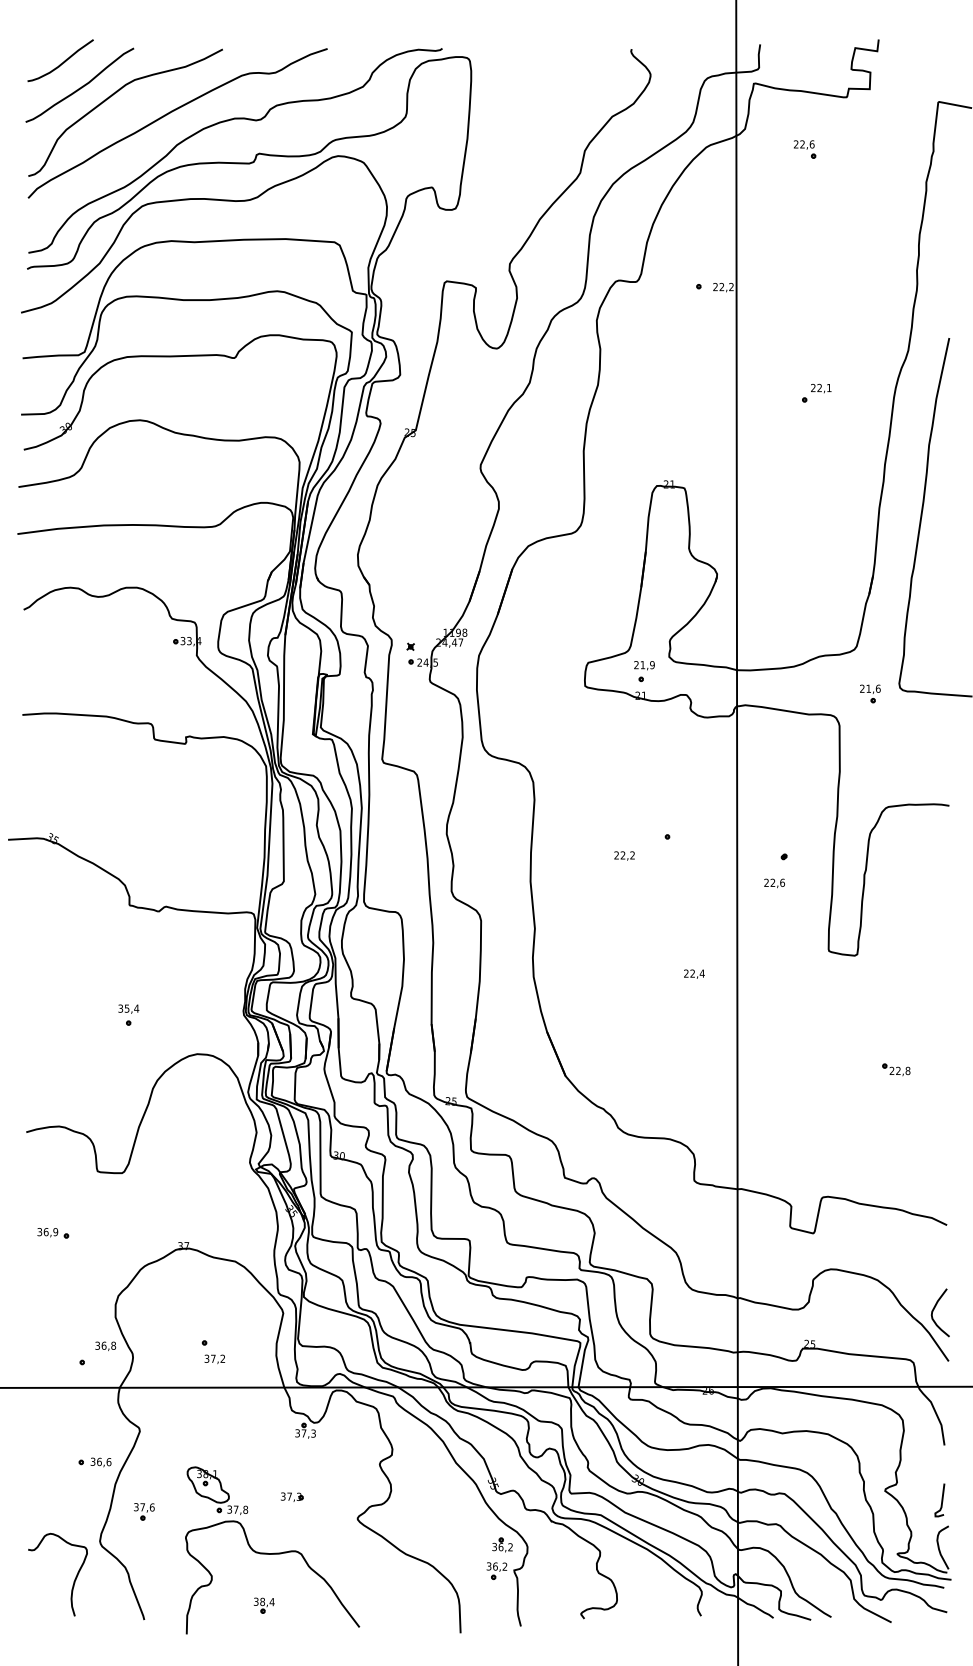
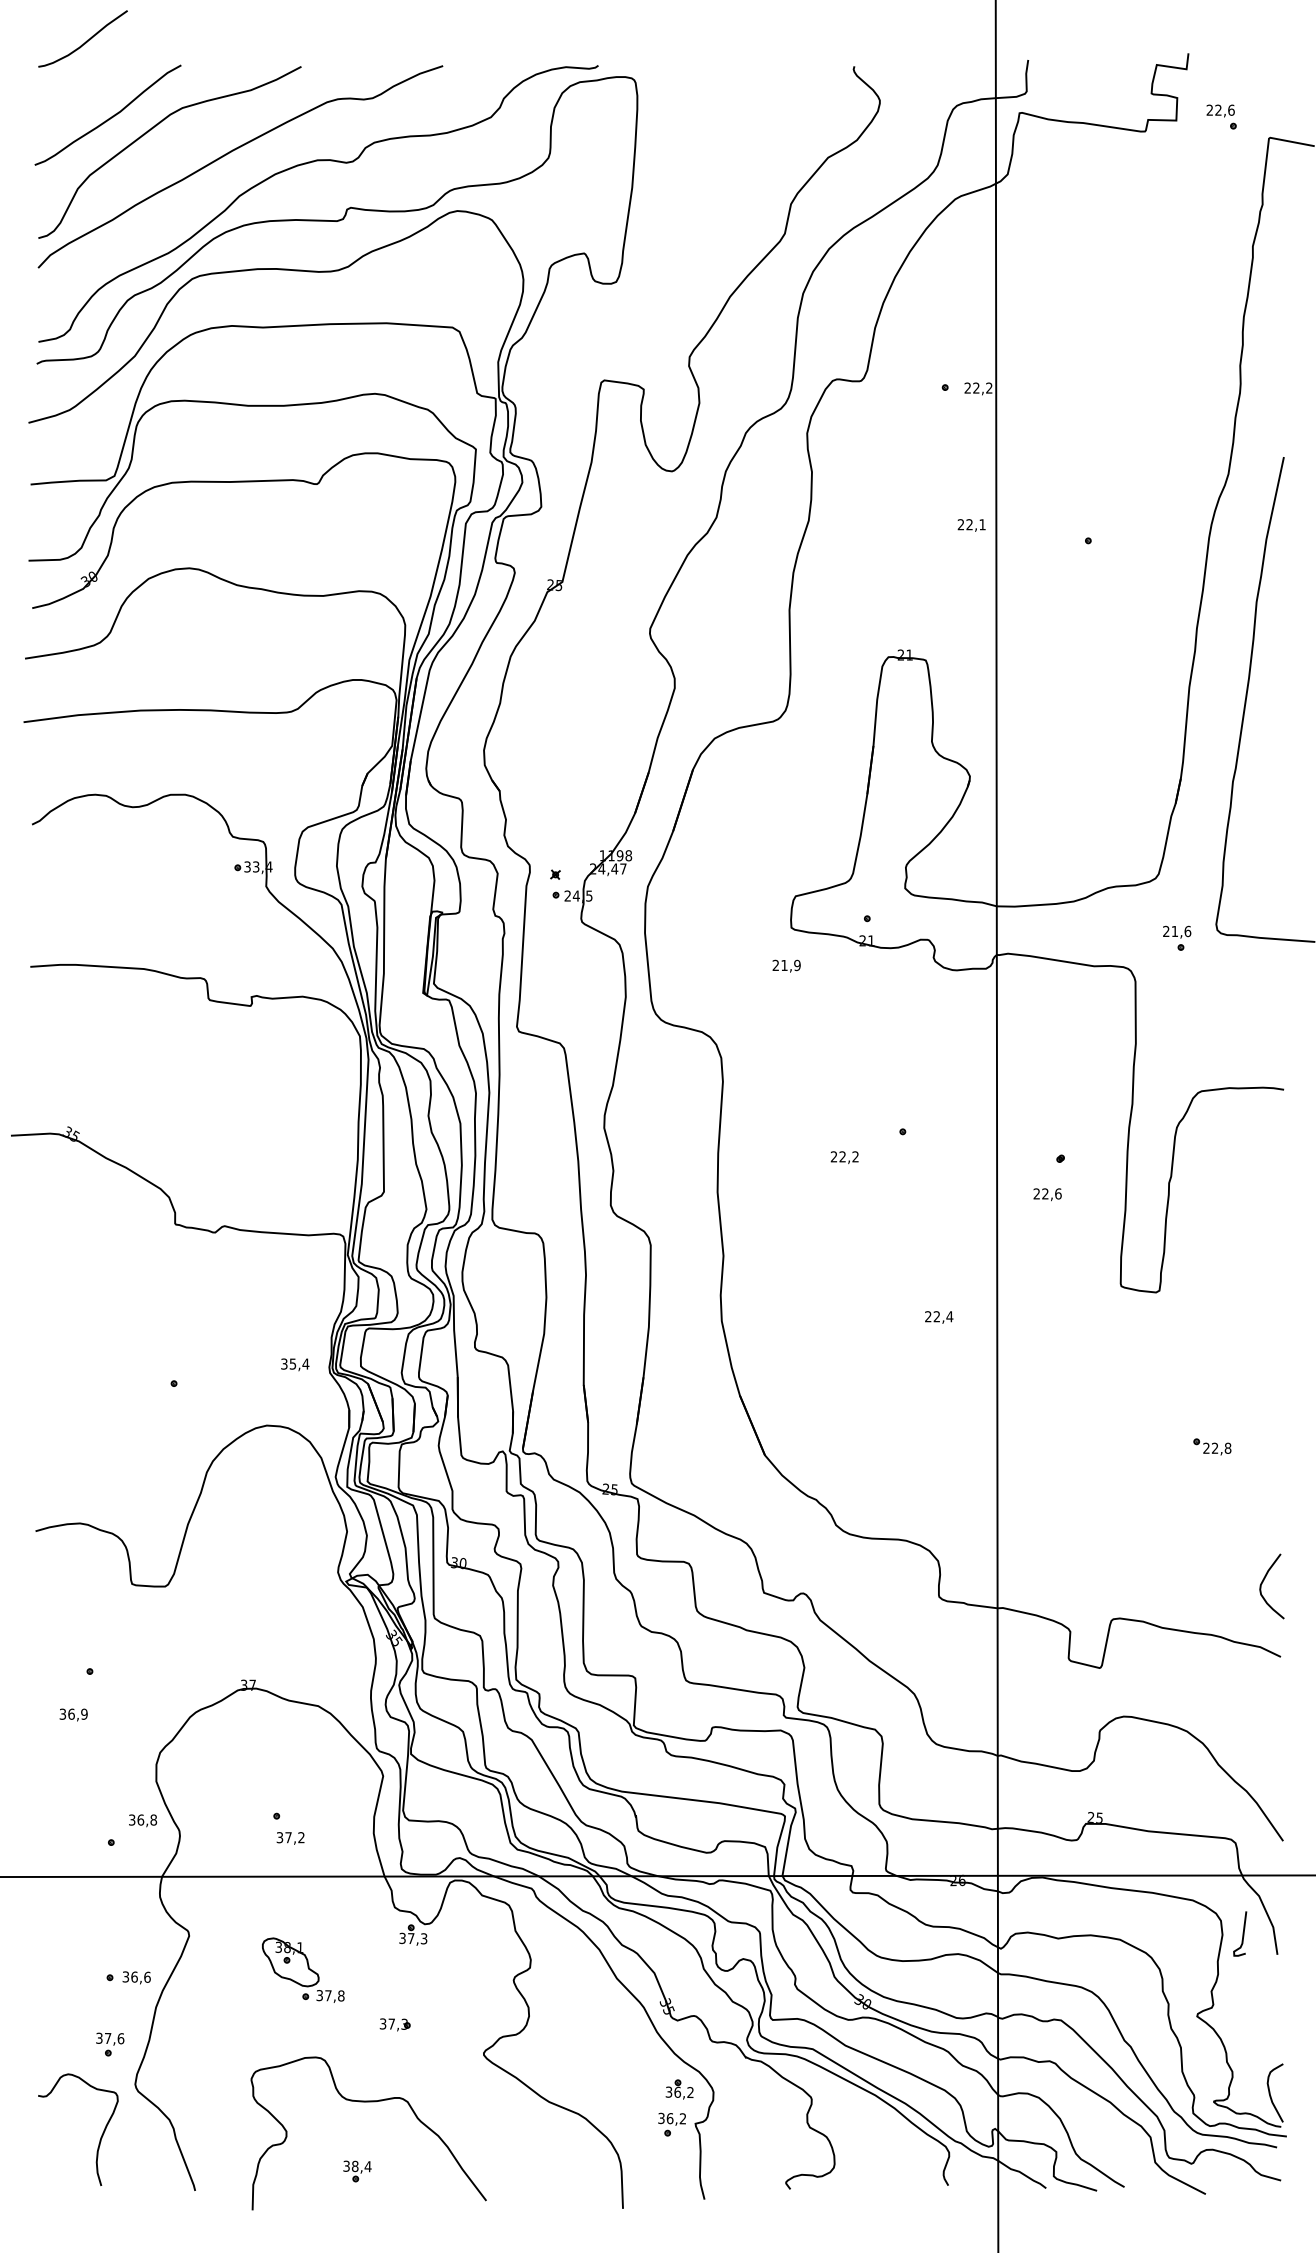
curve: (62, 62) -> (85, 41), moved
part: (804, 149) -> (1221, 116), moved
text: (821, 388) -> (971, 525), moved
text: (644, 665) -> (786, 965), moved
text: (129, 1008) -> (295, 1364), moved
text: (47, 1232) -> (73, 1714), moved
curve: (934, 1309) -> (1263, 1582), moved
part: (217, 1490) -> (303, 1969), moved
curve: (941, 1499) -> (1242, 1933), moved
part: (144, 1511) -> (110, 2044), moved

